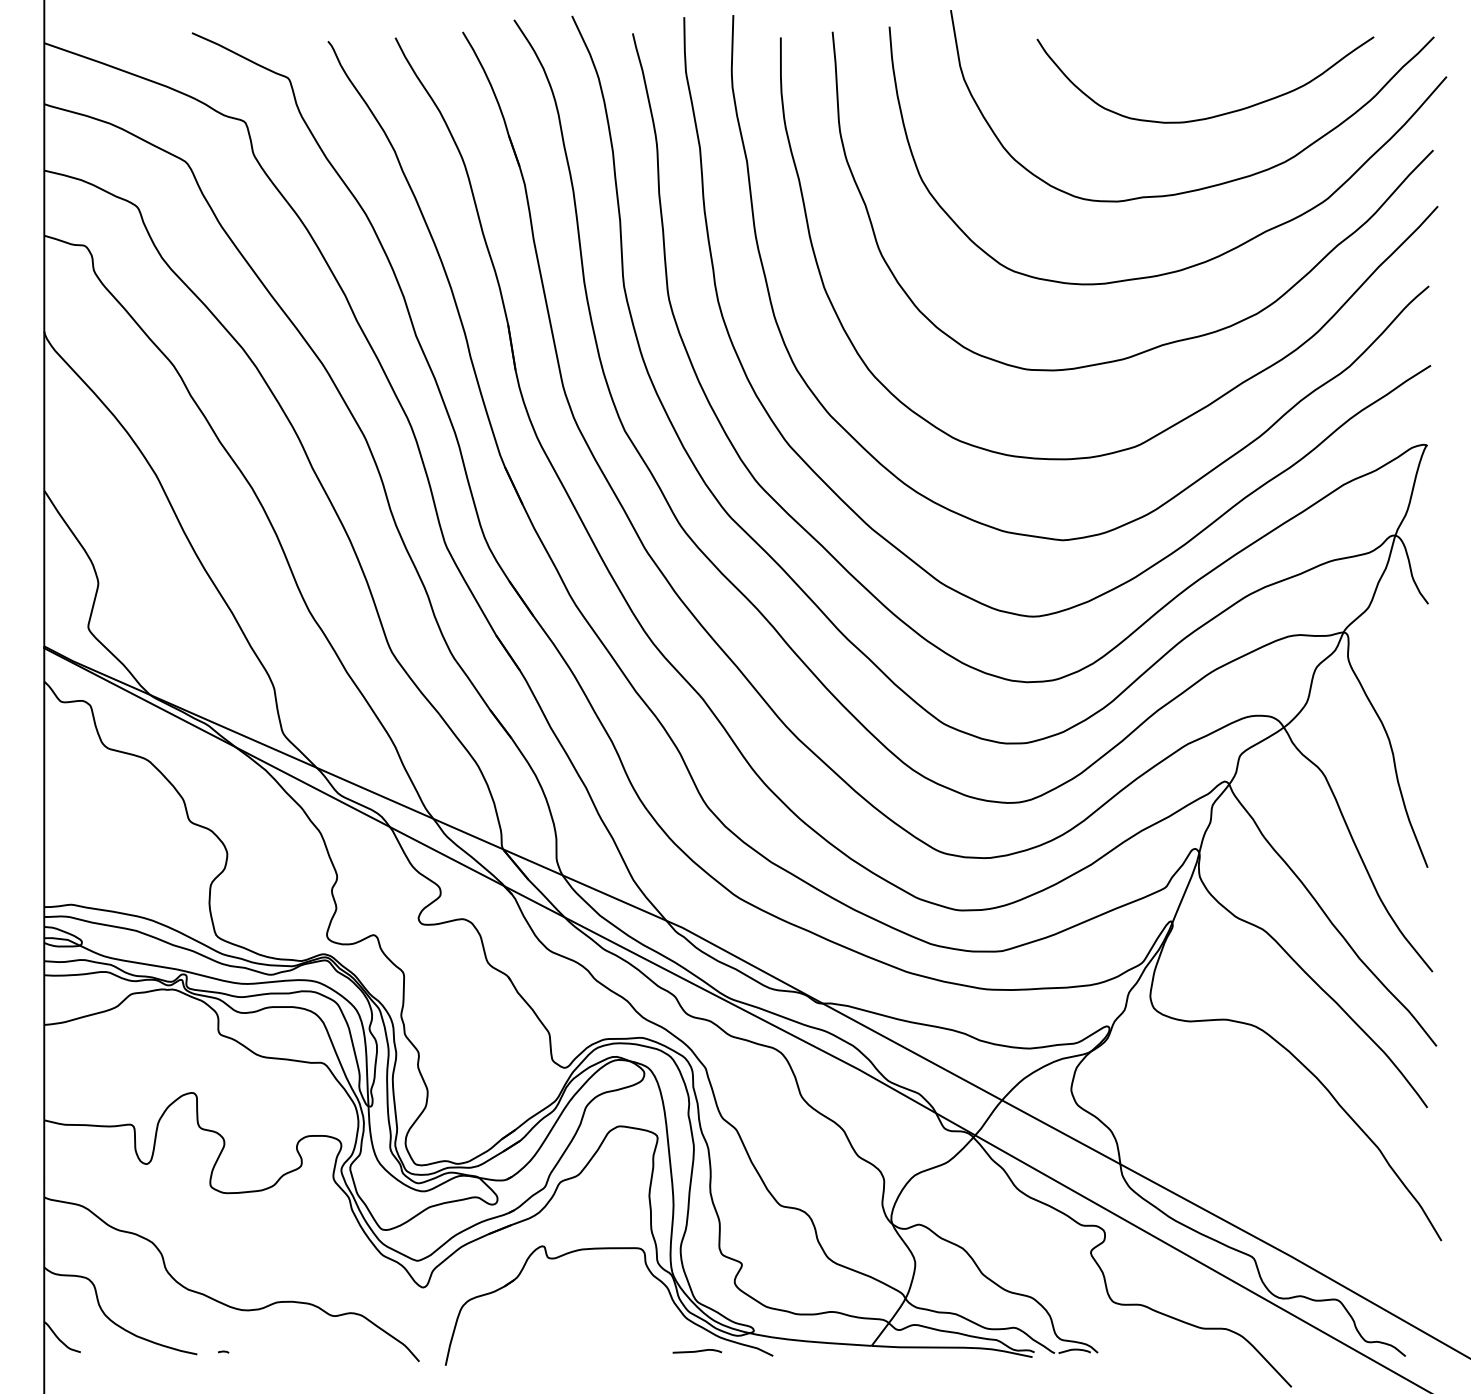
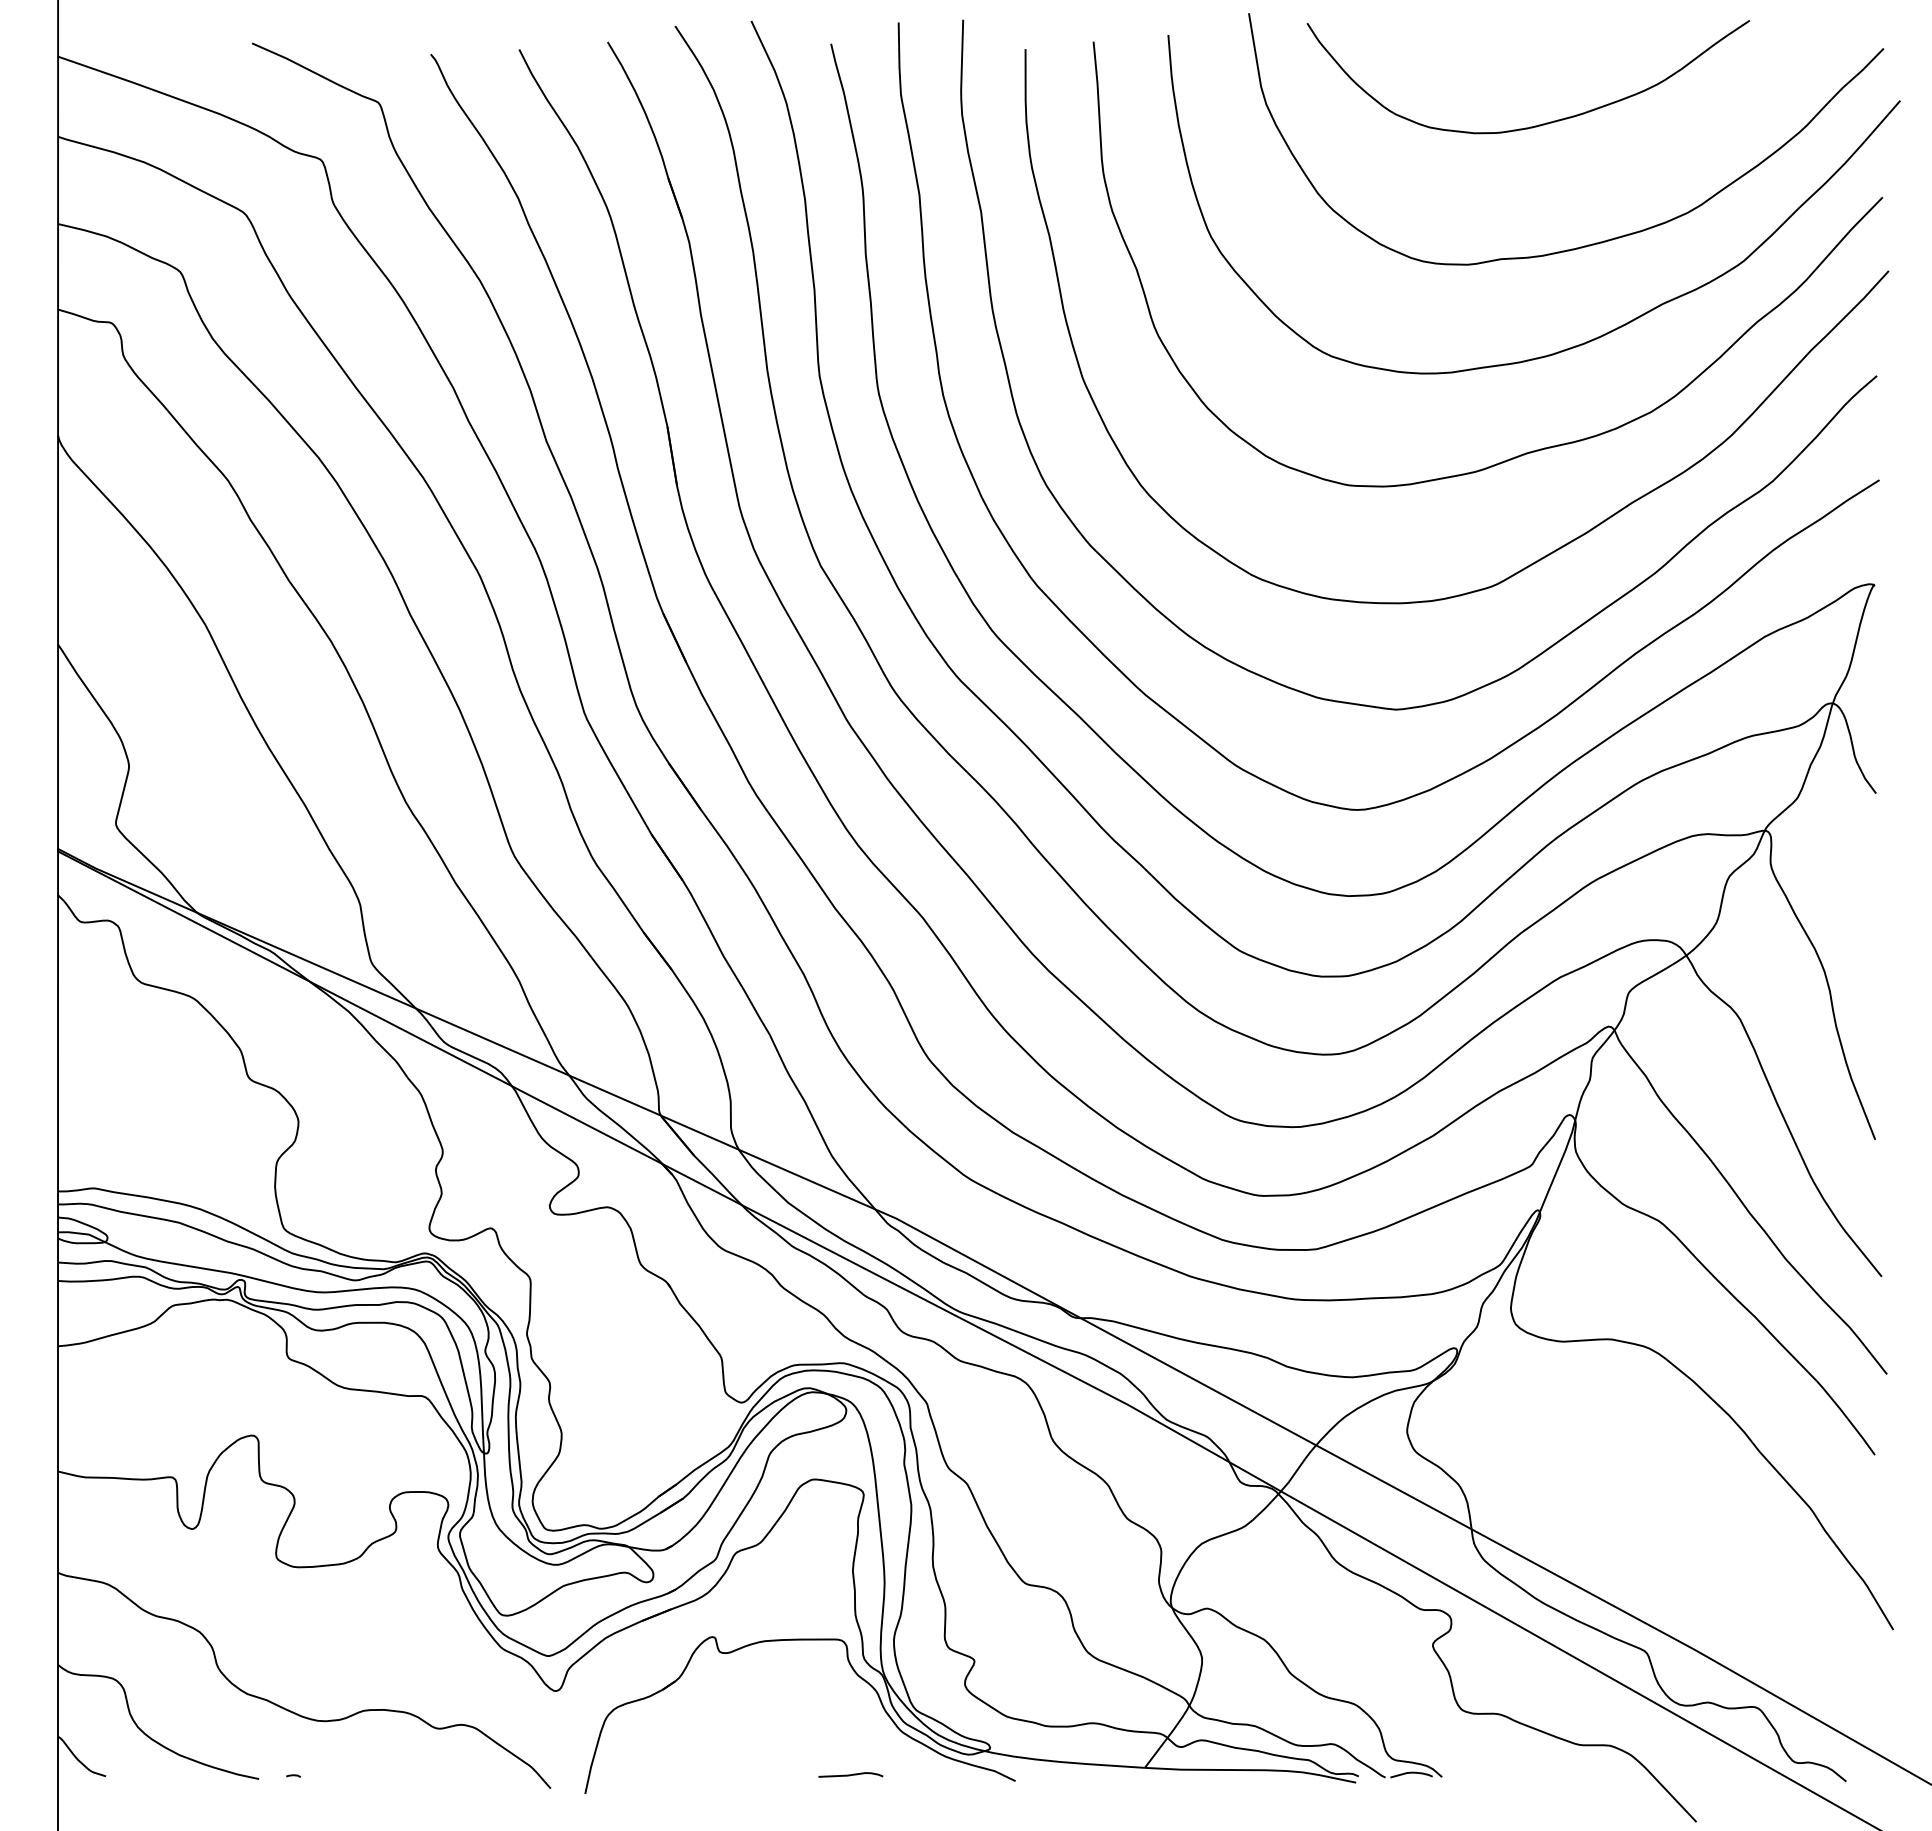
curve: (1213, 116) -> (1538, 124), moved
curve: (697, 1350) -> (850, 1774), moved

